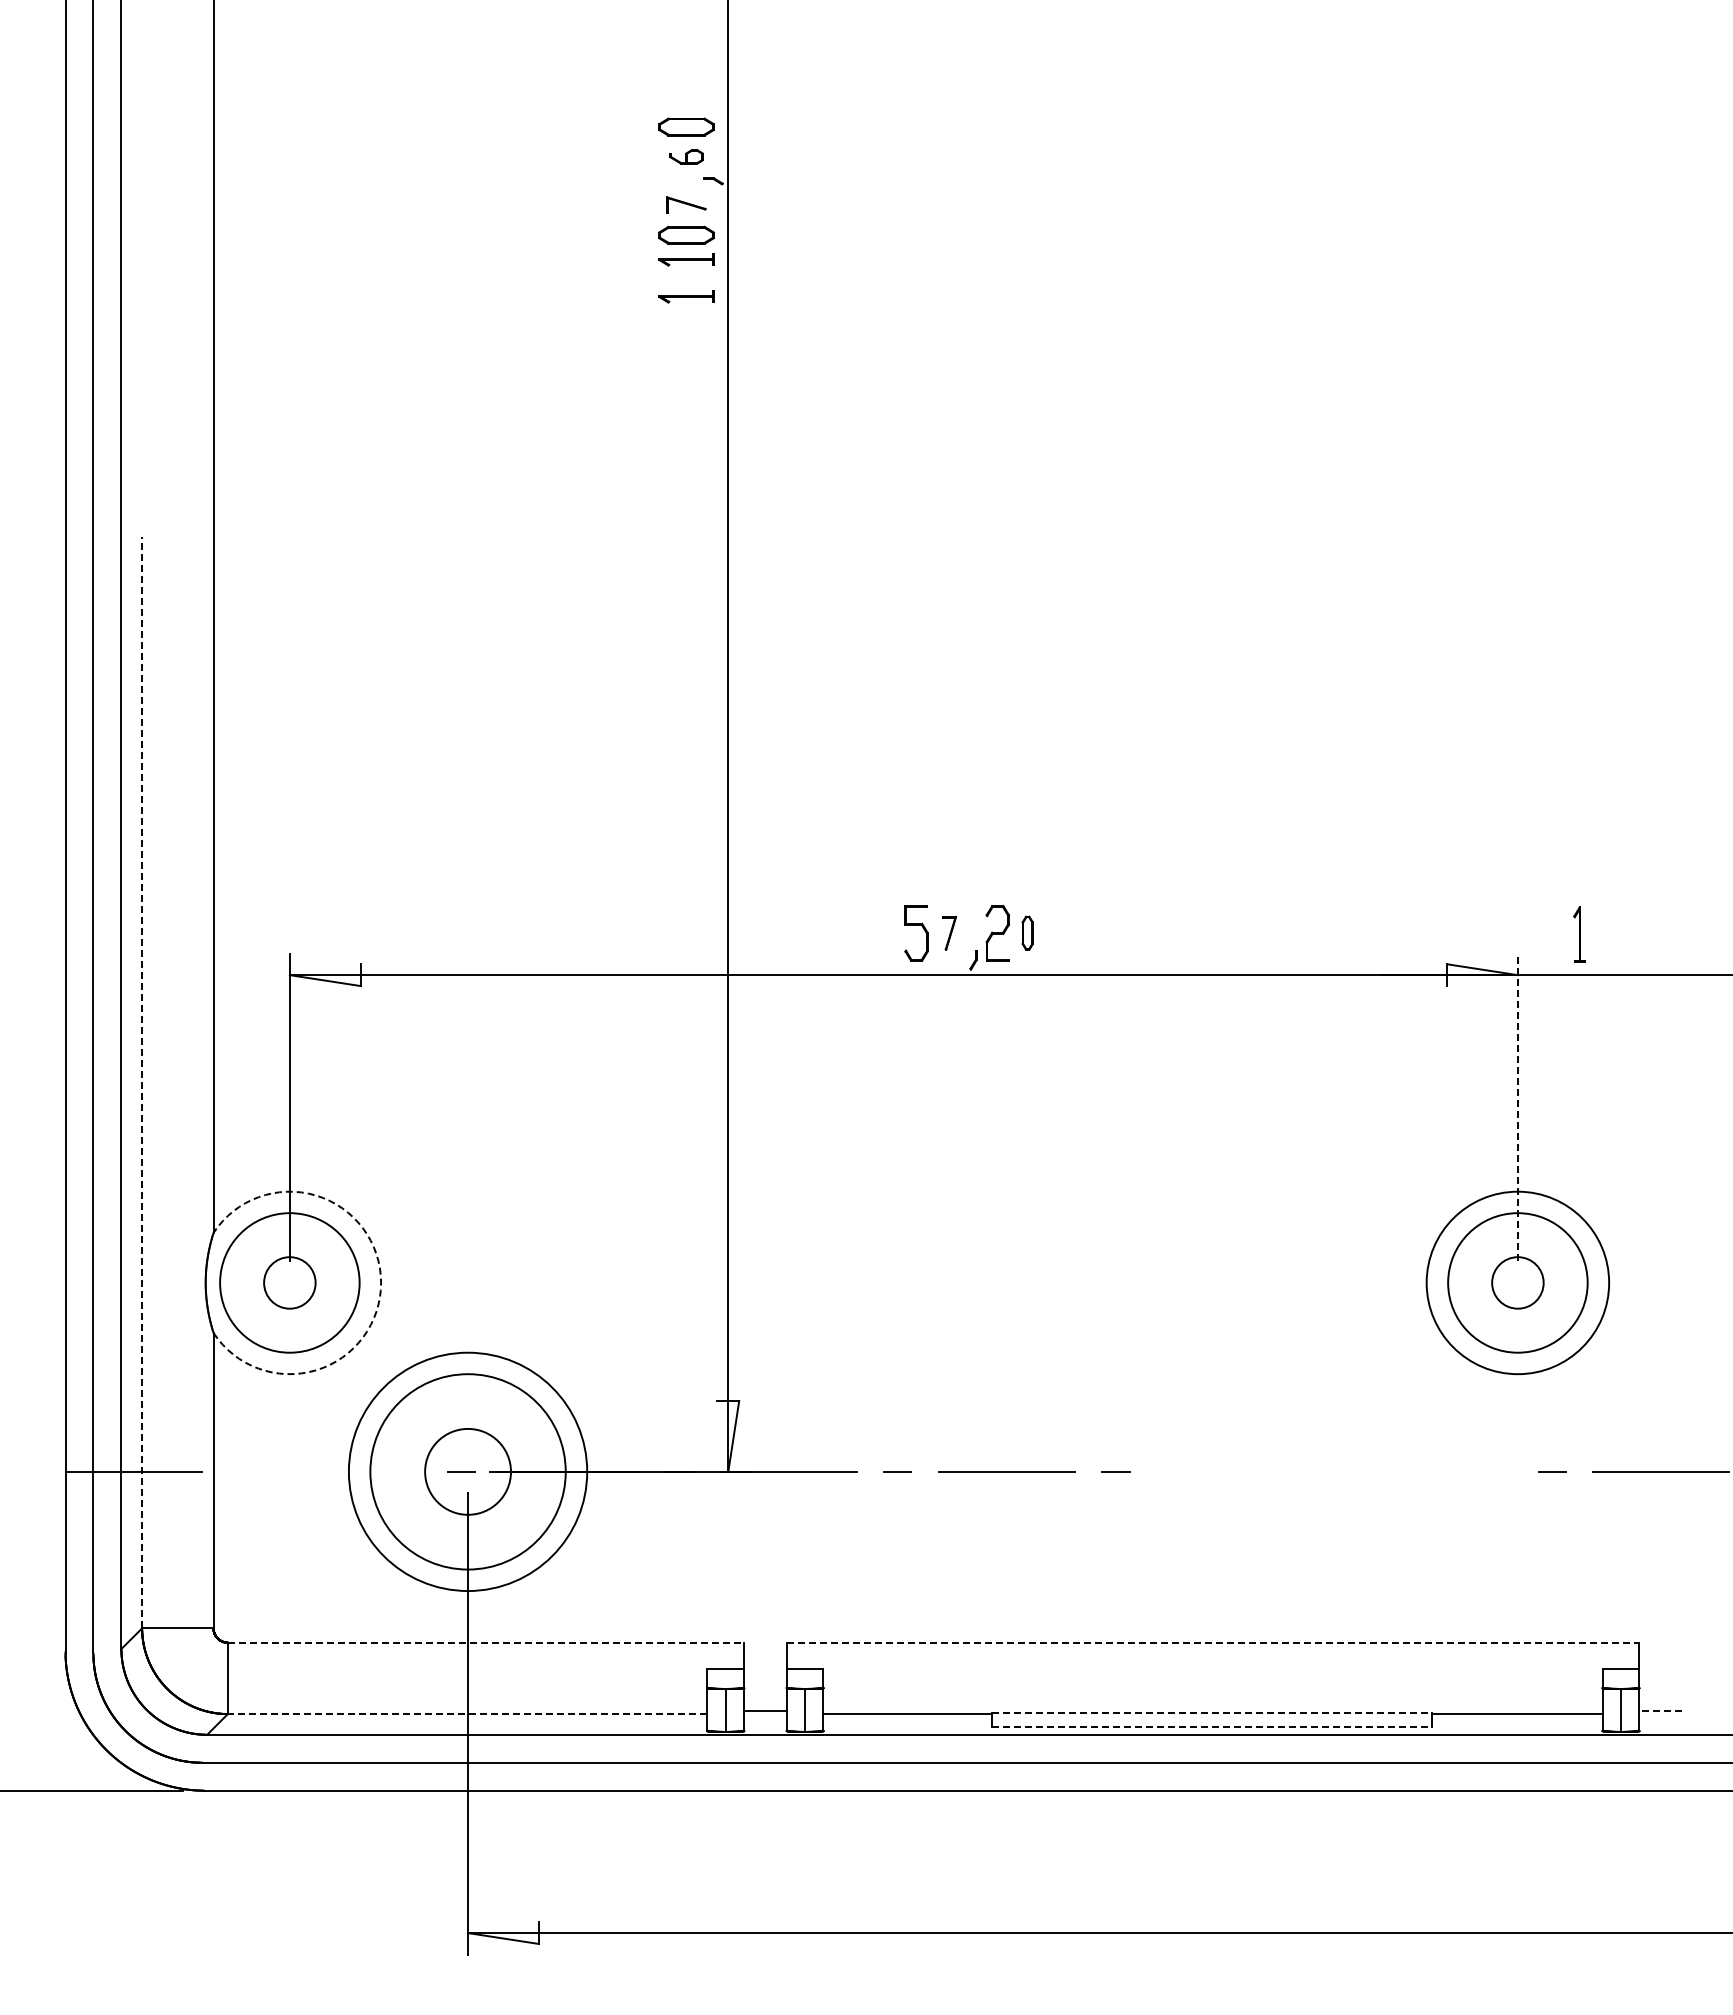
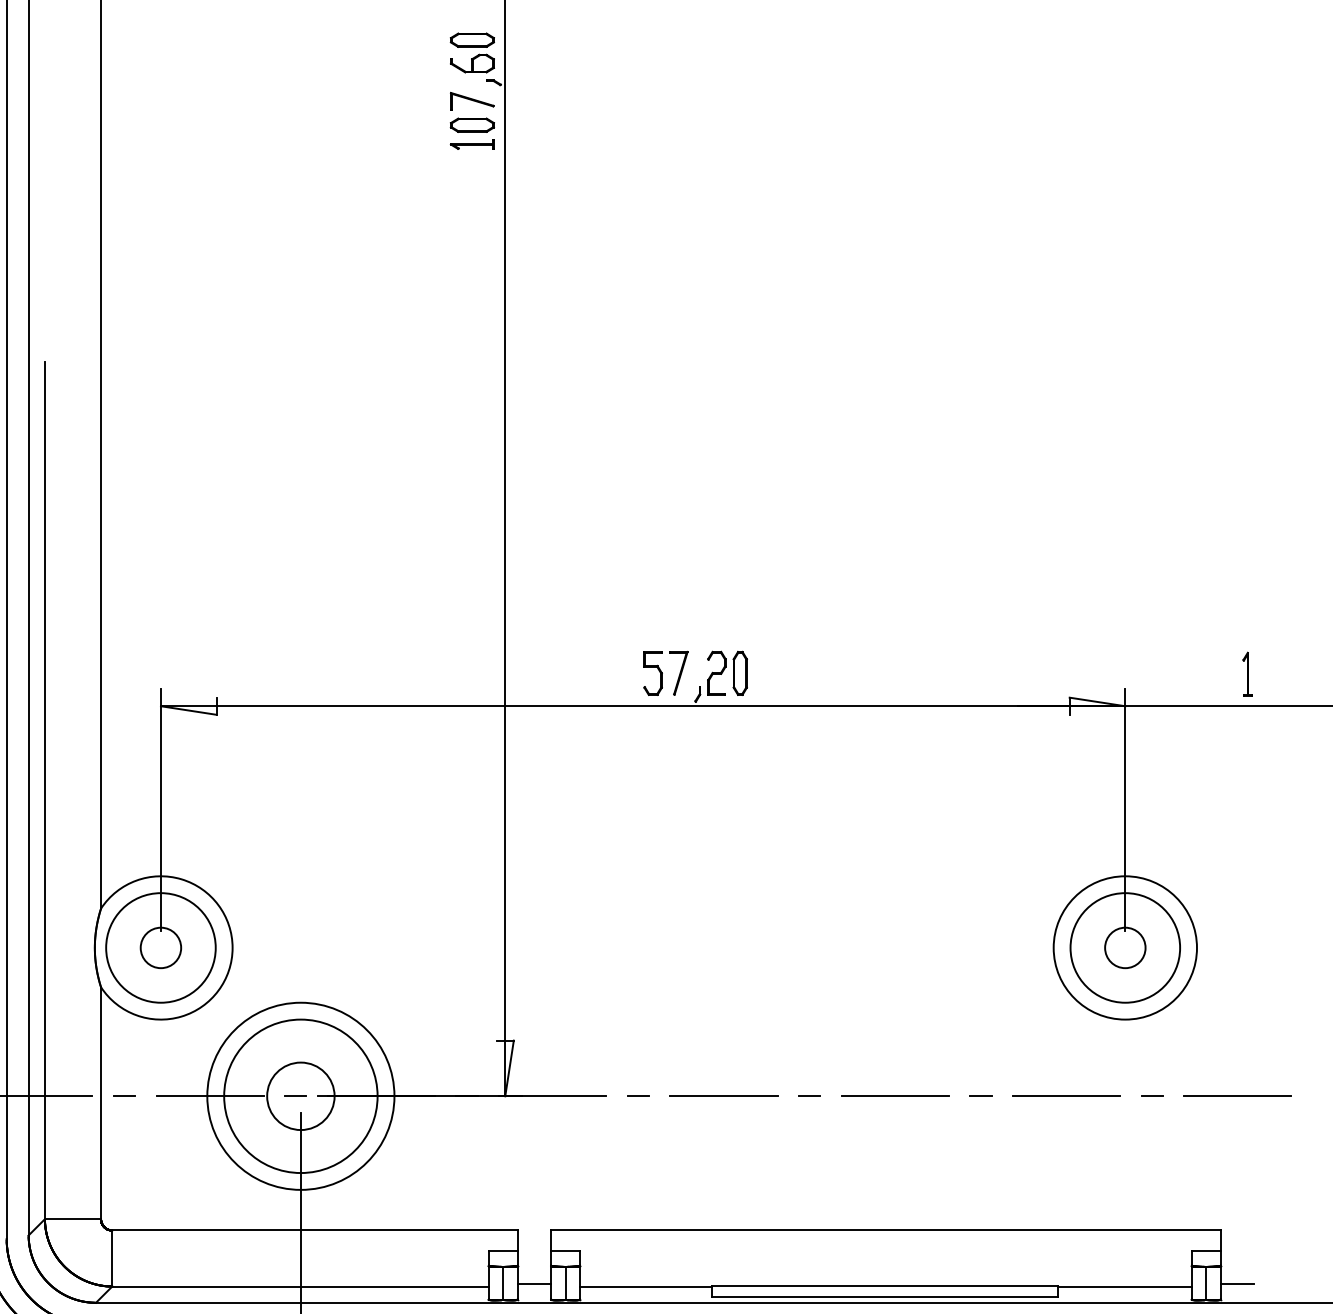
part: (686, 156) -> (472, 63), size x1.67
part: (686, 204) -> (472, 101), size x1.43
part: (686, 296) -> (472, 173), removed
part: (1027, 932) -> (740, 672), size x1.67
part: (949, 933) -> (678, 673), size x1.67
part: (1579, 934) -> (1247, 674), moved
line: (142, 1082) -> (45, 790), dashed -> solid
line: (1517, 1107) -> (1125, 810), dashed -> solid
arc: (381, 1282) -> (232, 947), dashed -> solid
line: (242, 1471) -> (123, 1096), added
line: (352, 1471) -> (210, 1096), added
line: (1224, 1471) -> (894, 1096), added
line: (1333, 1471) -> (980, 1096), added
line: (1442, 1471) -> (1066, 1096), added
line: (486, 1642) -> (315, 1230), dashed -> solid
line: (1213, 1642) -> (886, 1230), dashed -> solid
line: (1660, 1710) -> (1237, 1283), dashed -> solid
line: (1212, 1713) -> (885, 1286), dashed -> solid
line: (467, 1714) -> (300, 1286), dashed -> solid
line: (1212, 1726) -> (885, 1296), dashed -> solid

